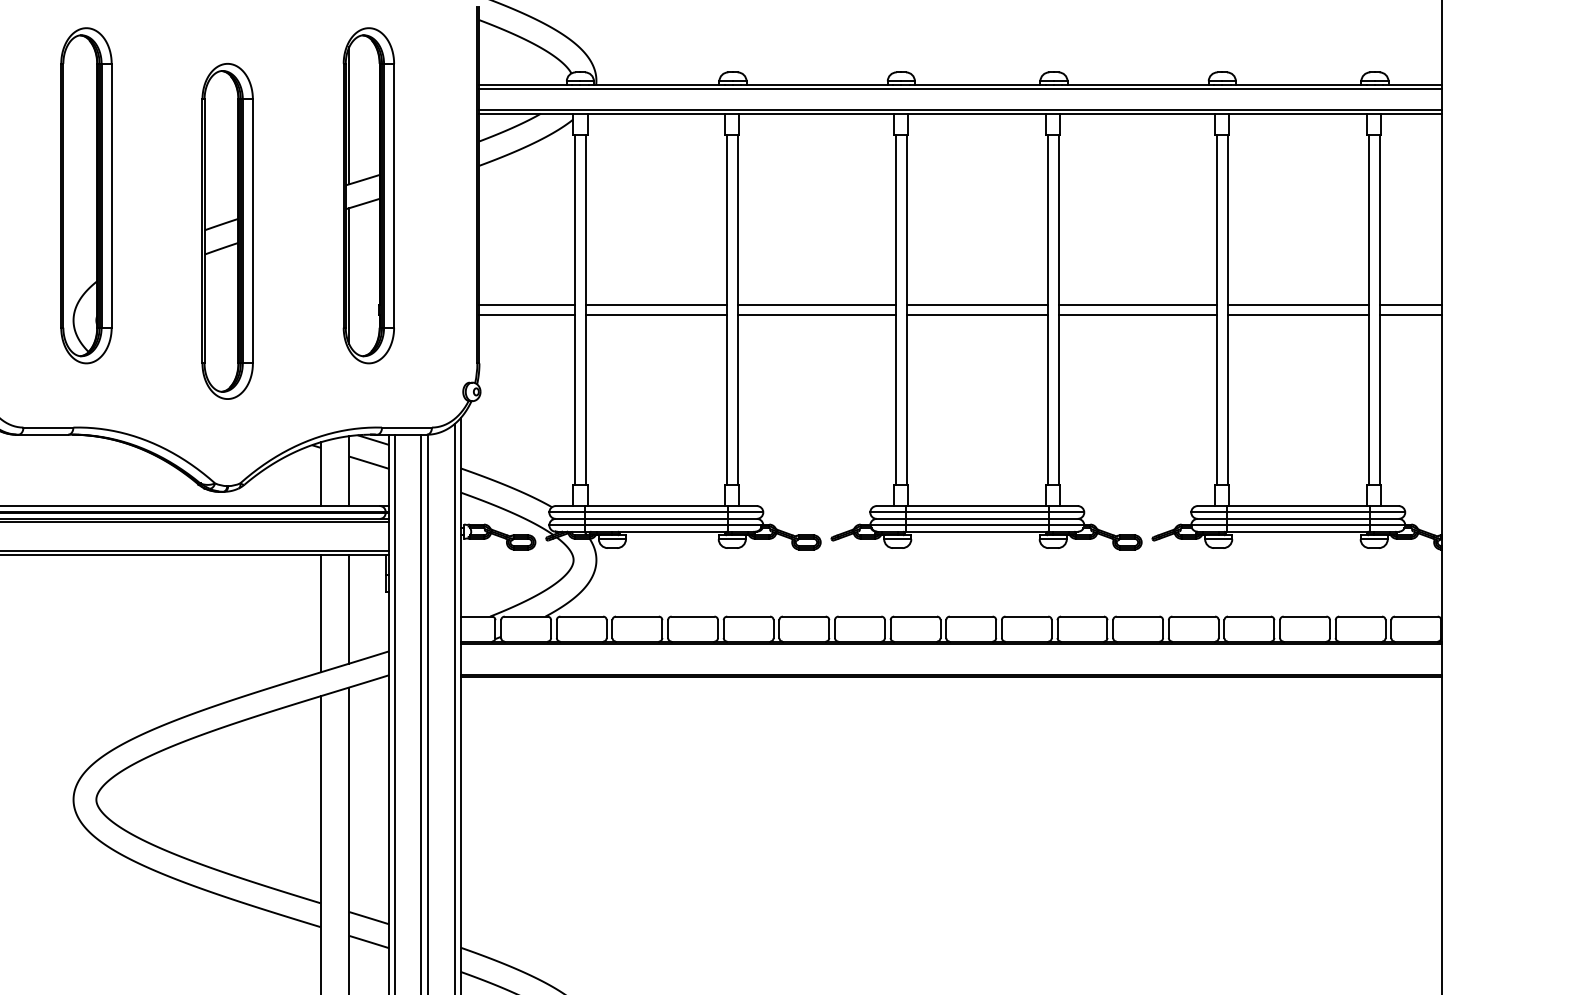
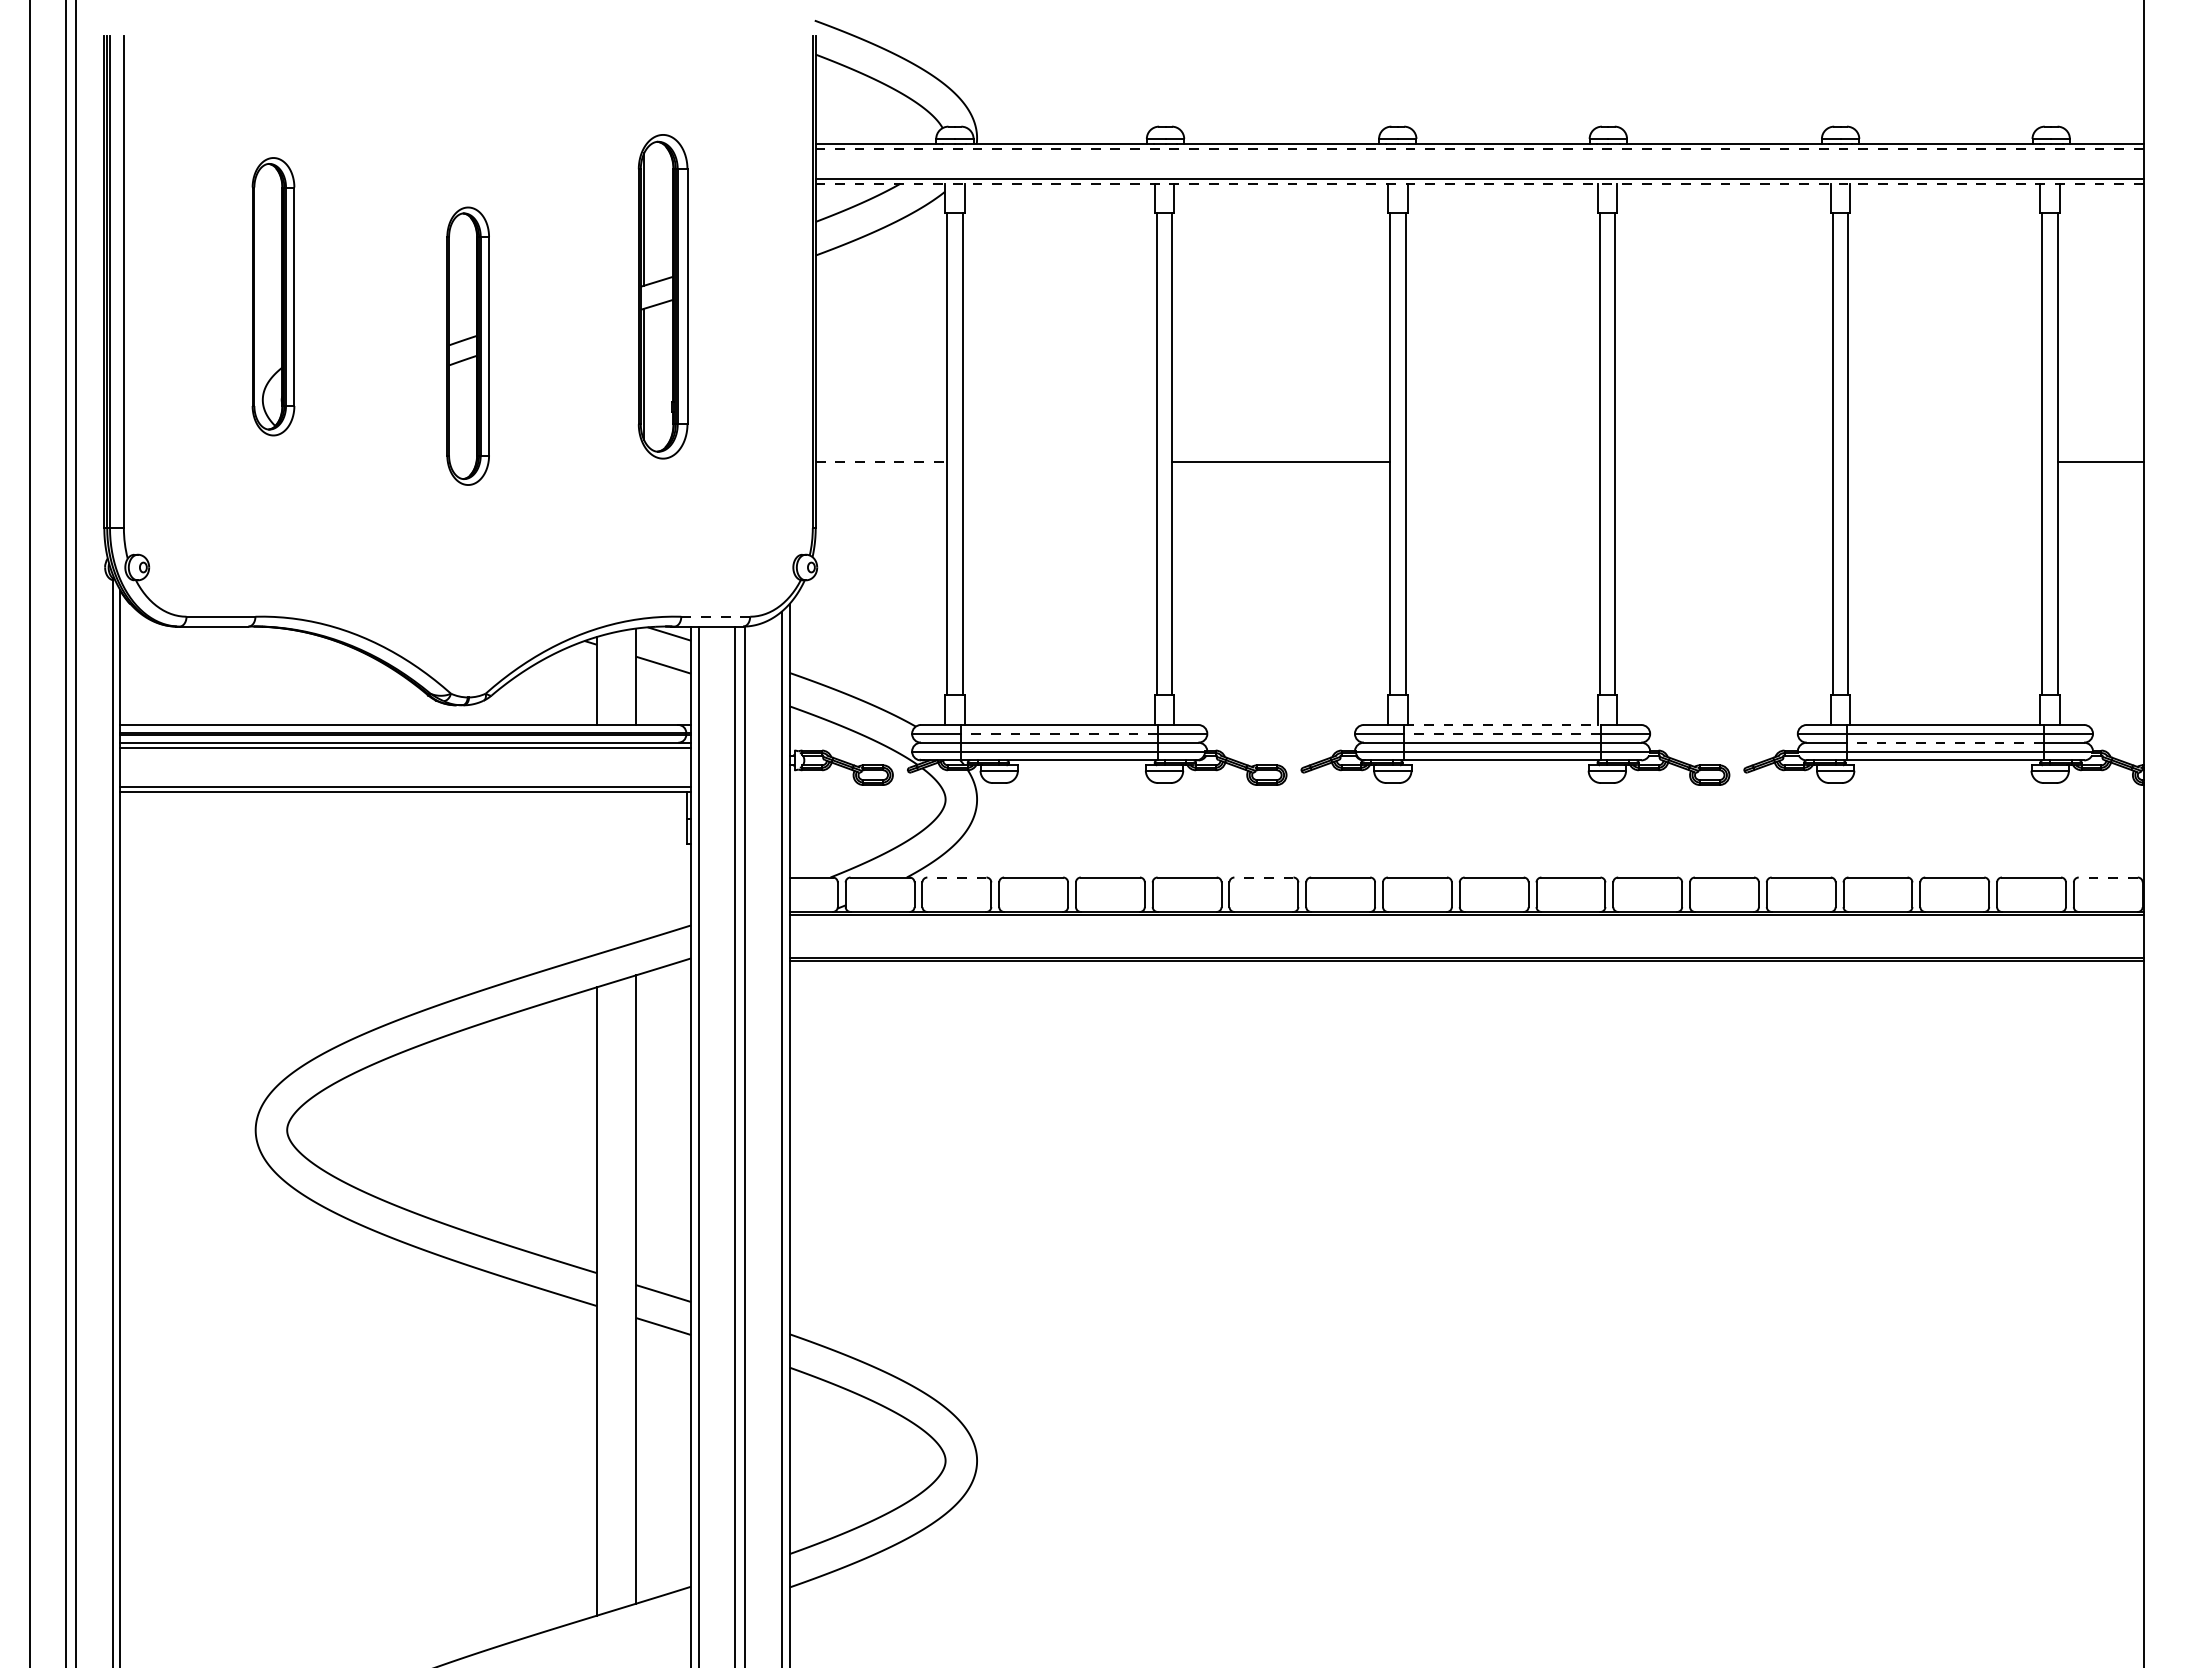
line: (960, 88) -> (1479, 149), solid -> dashed
line: (960, 113) -> (1479, 183), solid -> dashed
part: (86, 195) -> (273, 296), size x0.6
part: (368, 195) -> (662, 296), size x0.7
part: (227, 231) -> (467, 346), size x0.6
line: (527, 304) -> (881, 446), removed
line: (656, 304) -> (1059, 446), removed
line: (816, 304) -> (1280, 446), removed
line: (977, 304) -> (1502, 446), removed
line: (1137, 304) -> (1723, 446), removed
line: (1298, 304) -> (1945, 446), removed
line: (1410, 304) -> (2100, 446), removed
line: (527, 315) -> (881, 461), solid -> dashed
line: (656, 315) -> (1059, 461), removed
line: (977, 315) -> (1502, 461), removed
line: (1137, 315) -> (1723, 461), removed
line: (1298, 315) -> (1945, 461), removed
line: (407, 427) -> (716, 616), solid -> dashed
line: (977, 505) -> (1503, 724), solid -> dashed
line: (656, 512) -> (1059, 733), solid -> dashed
line: (977, 512) -> (1502, 733), solid -> dashed
line: (1297, 518) -> (1944, 742), solid -> dashed
line: (349, 608) -> (636, 866), removed
line: (320, 612) -> (596, 872), removed
line: (581, 616) -> (956, 877), solid -> dashed
line: (804, 616) -> (1263, 877), solid -> dashed
line: (1416, 616) -> (2108, 877), solid -> dashed

